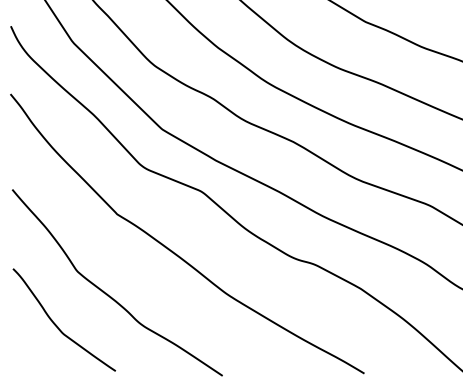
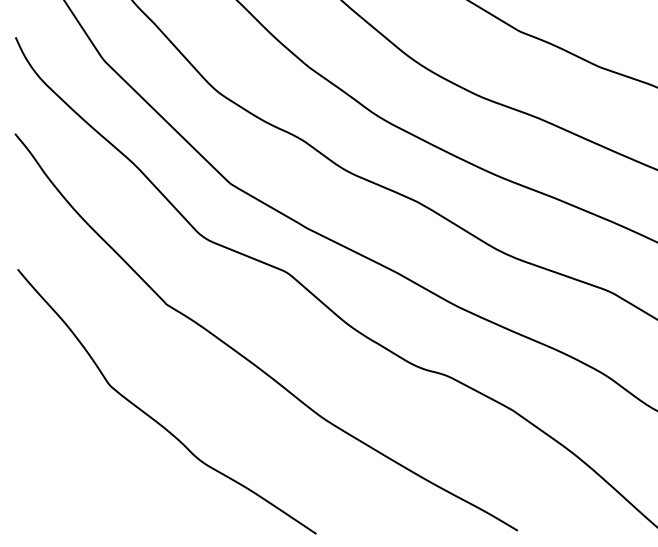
curve: (57, 325) -> (81, 462), removed

